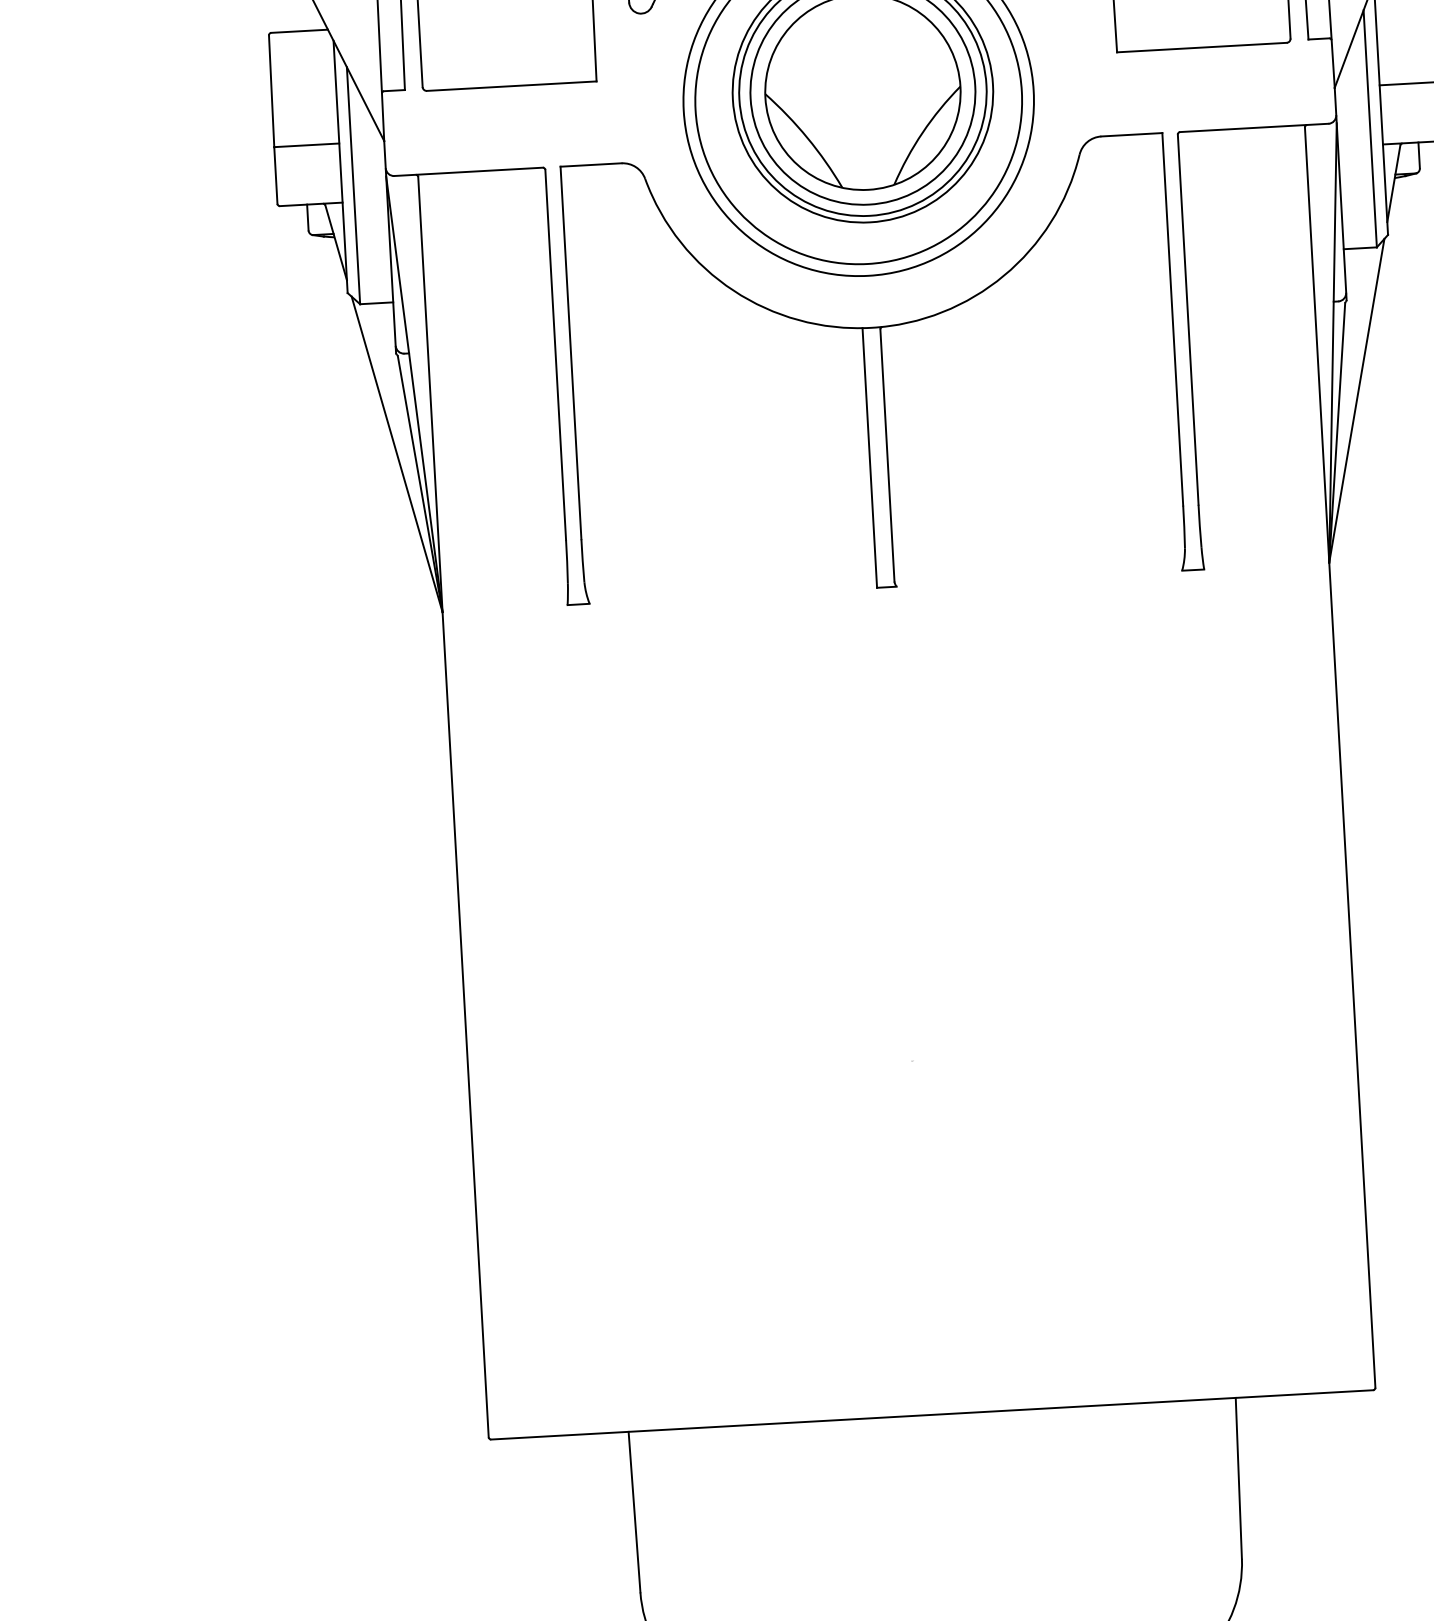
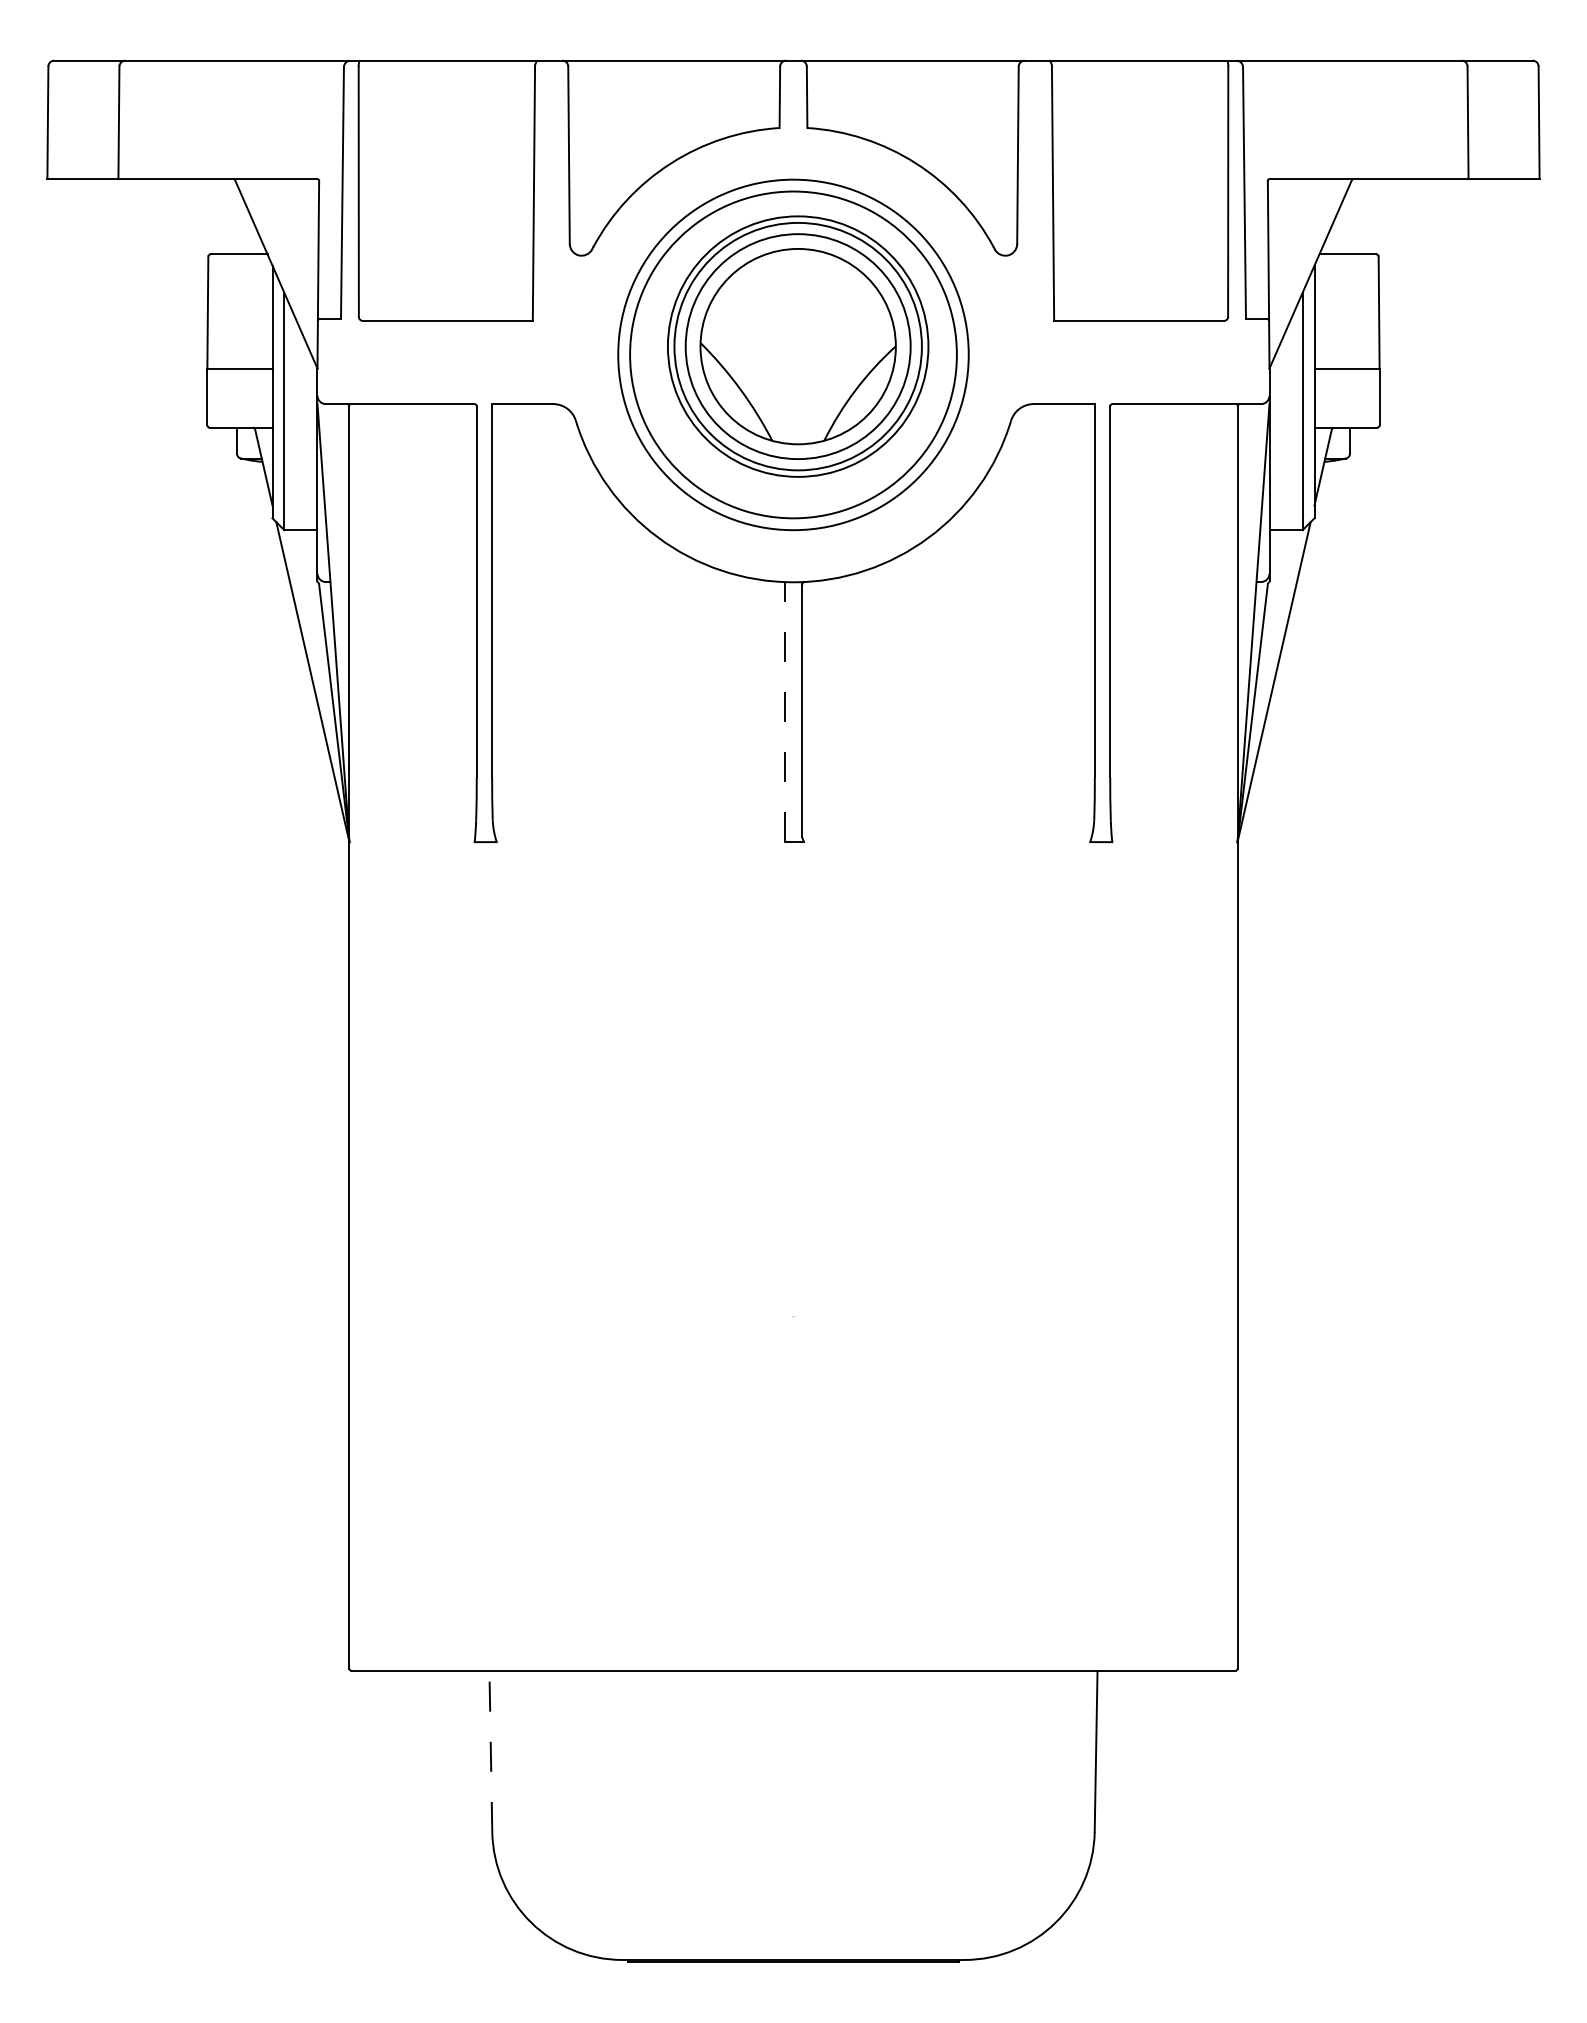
line: (869, 457) -> (784, 711), solid -> dashed
line: (634, 1512) -> (490, 1751), solid -> dashed

